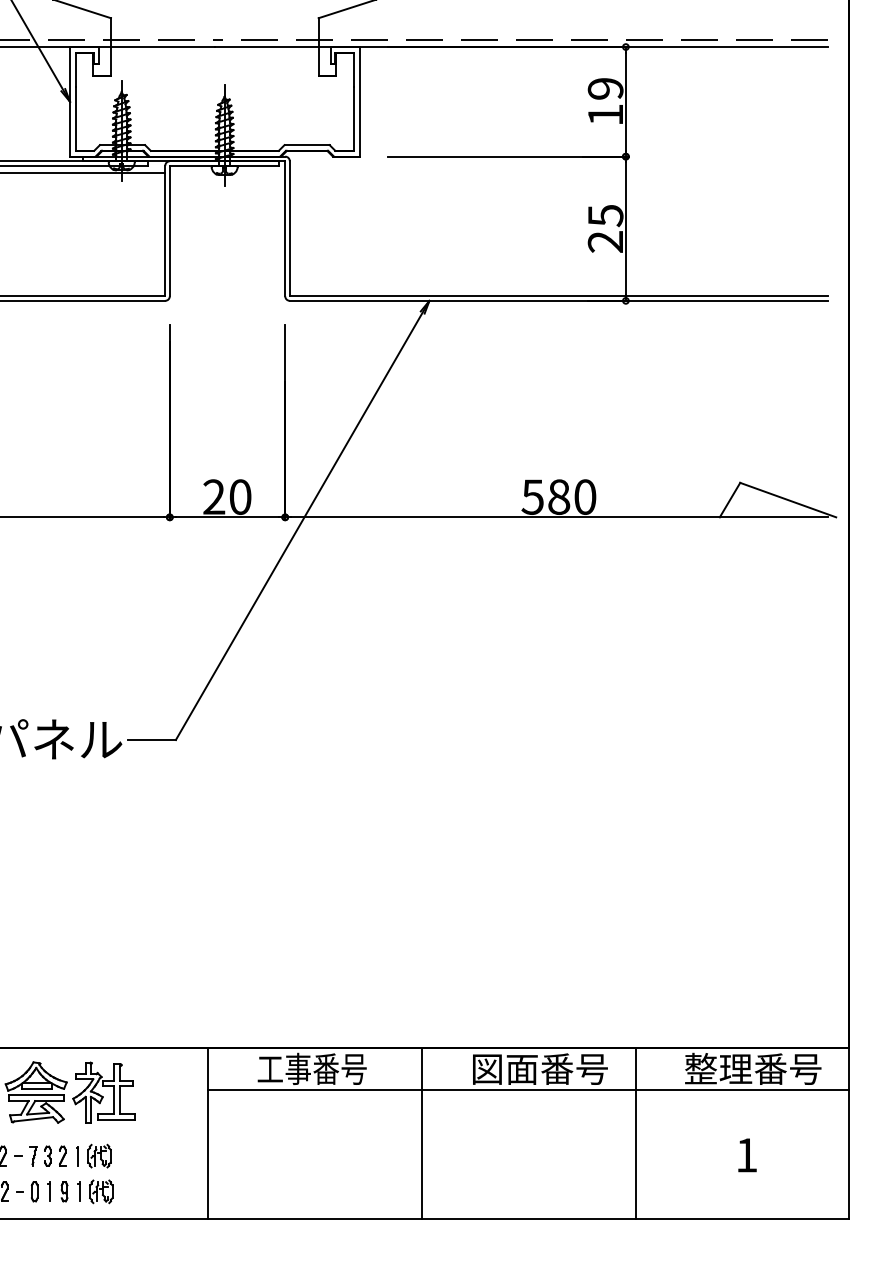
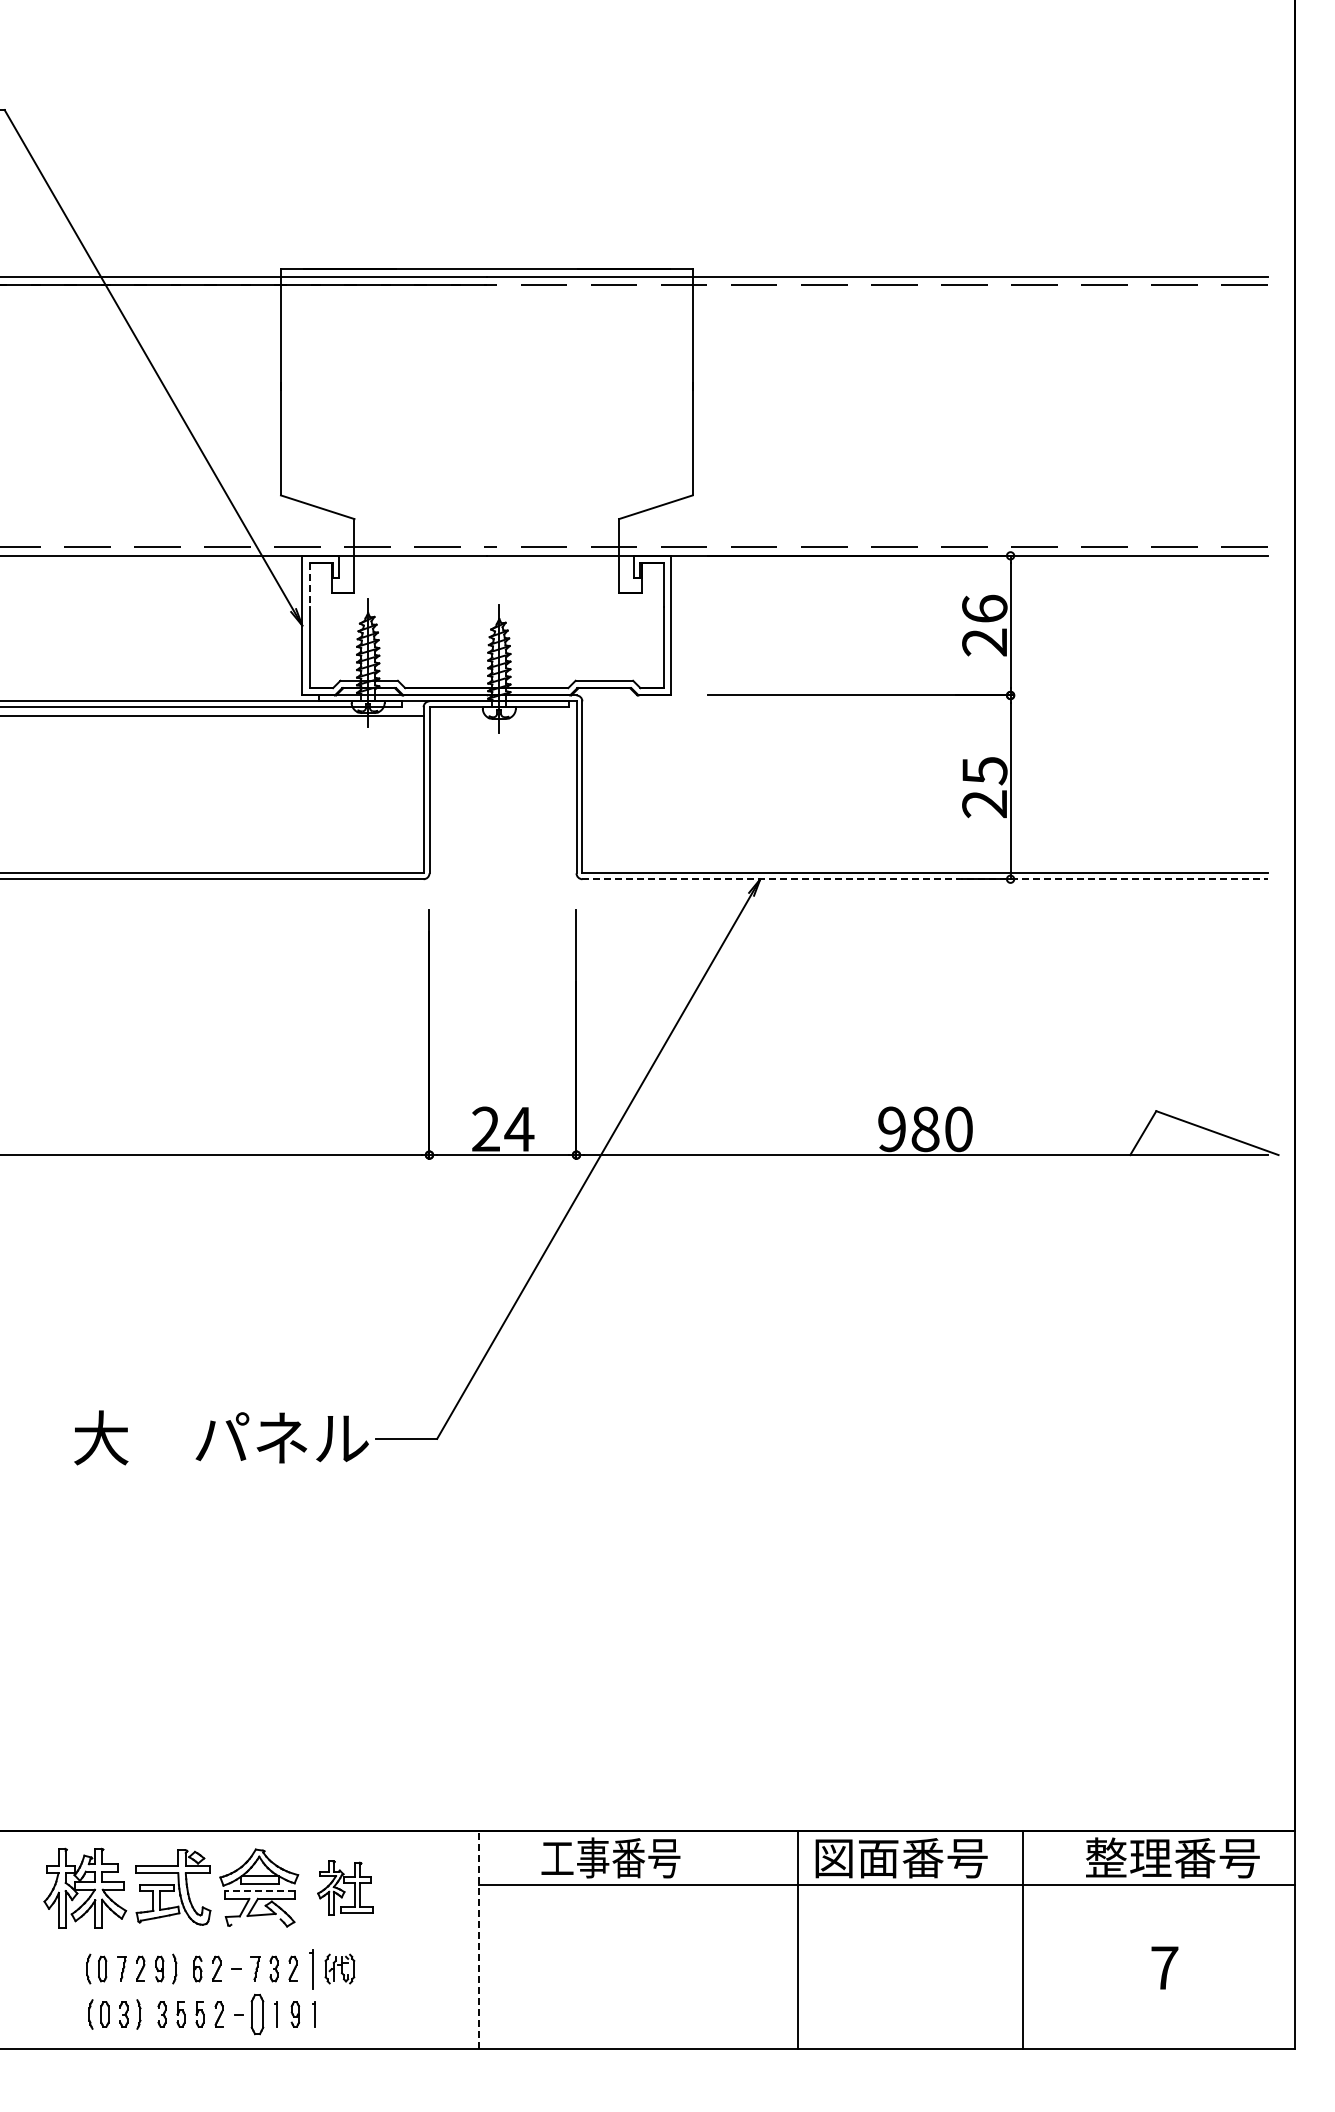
line: (75, 70) -> (309, 585), solid -> dashed
text: (605, 101) -> (984, 625), 19 -> 26
line: (558, 301) -> (924, 879), solid -> dashed
text: (240, 497) -> (519, 1129), 20 -> 24
text: (532, 497) -> (891, 1129), 580 -> 980
part: (103, 1092) -> (345, 1887), size x0.7
line: (36, 1095) -> (259, 1891), solid -> dashed
line: (33, 1118) -> (255, 1921), removed
line: (208, 1132) -> (478, 1939), solid -> dashed
line: (421, 1132) -> (797, 1939), moved
text: (746, 1154) -> (1164, 1967), 1 -> 7
part: (77, 1155) -> (311, 1968), size x1.6
part: (34, 1191) -> (256, 2014), size x1.6
part: (100, 1191) -> (341, 2014), removed

